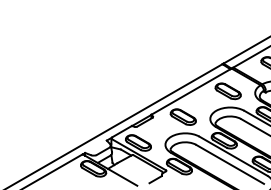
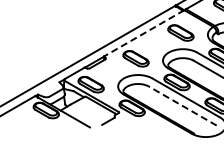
line: (191, 91) -> (144, 33), solid -> dashed
line: (229, 164) -> (182, 106), solid -> dashed

